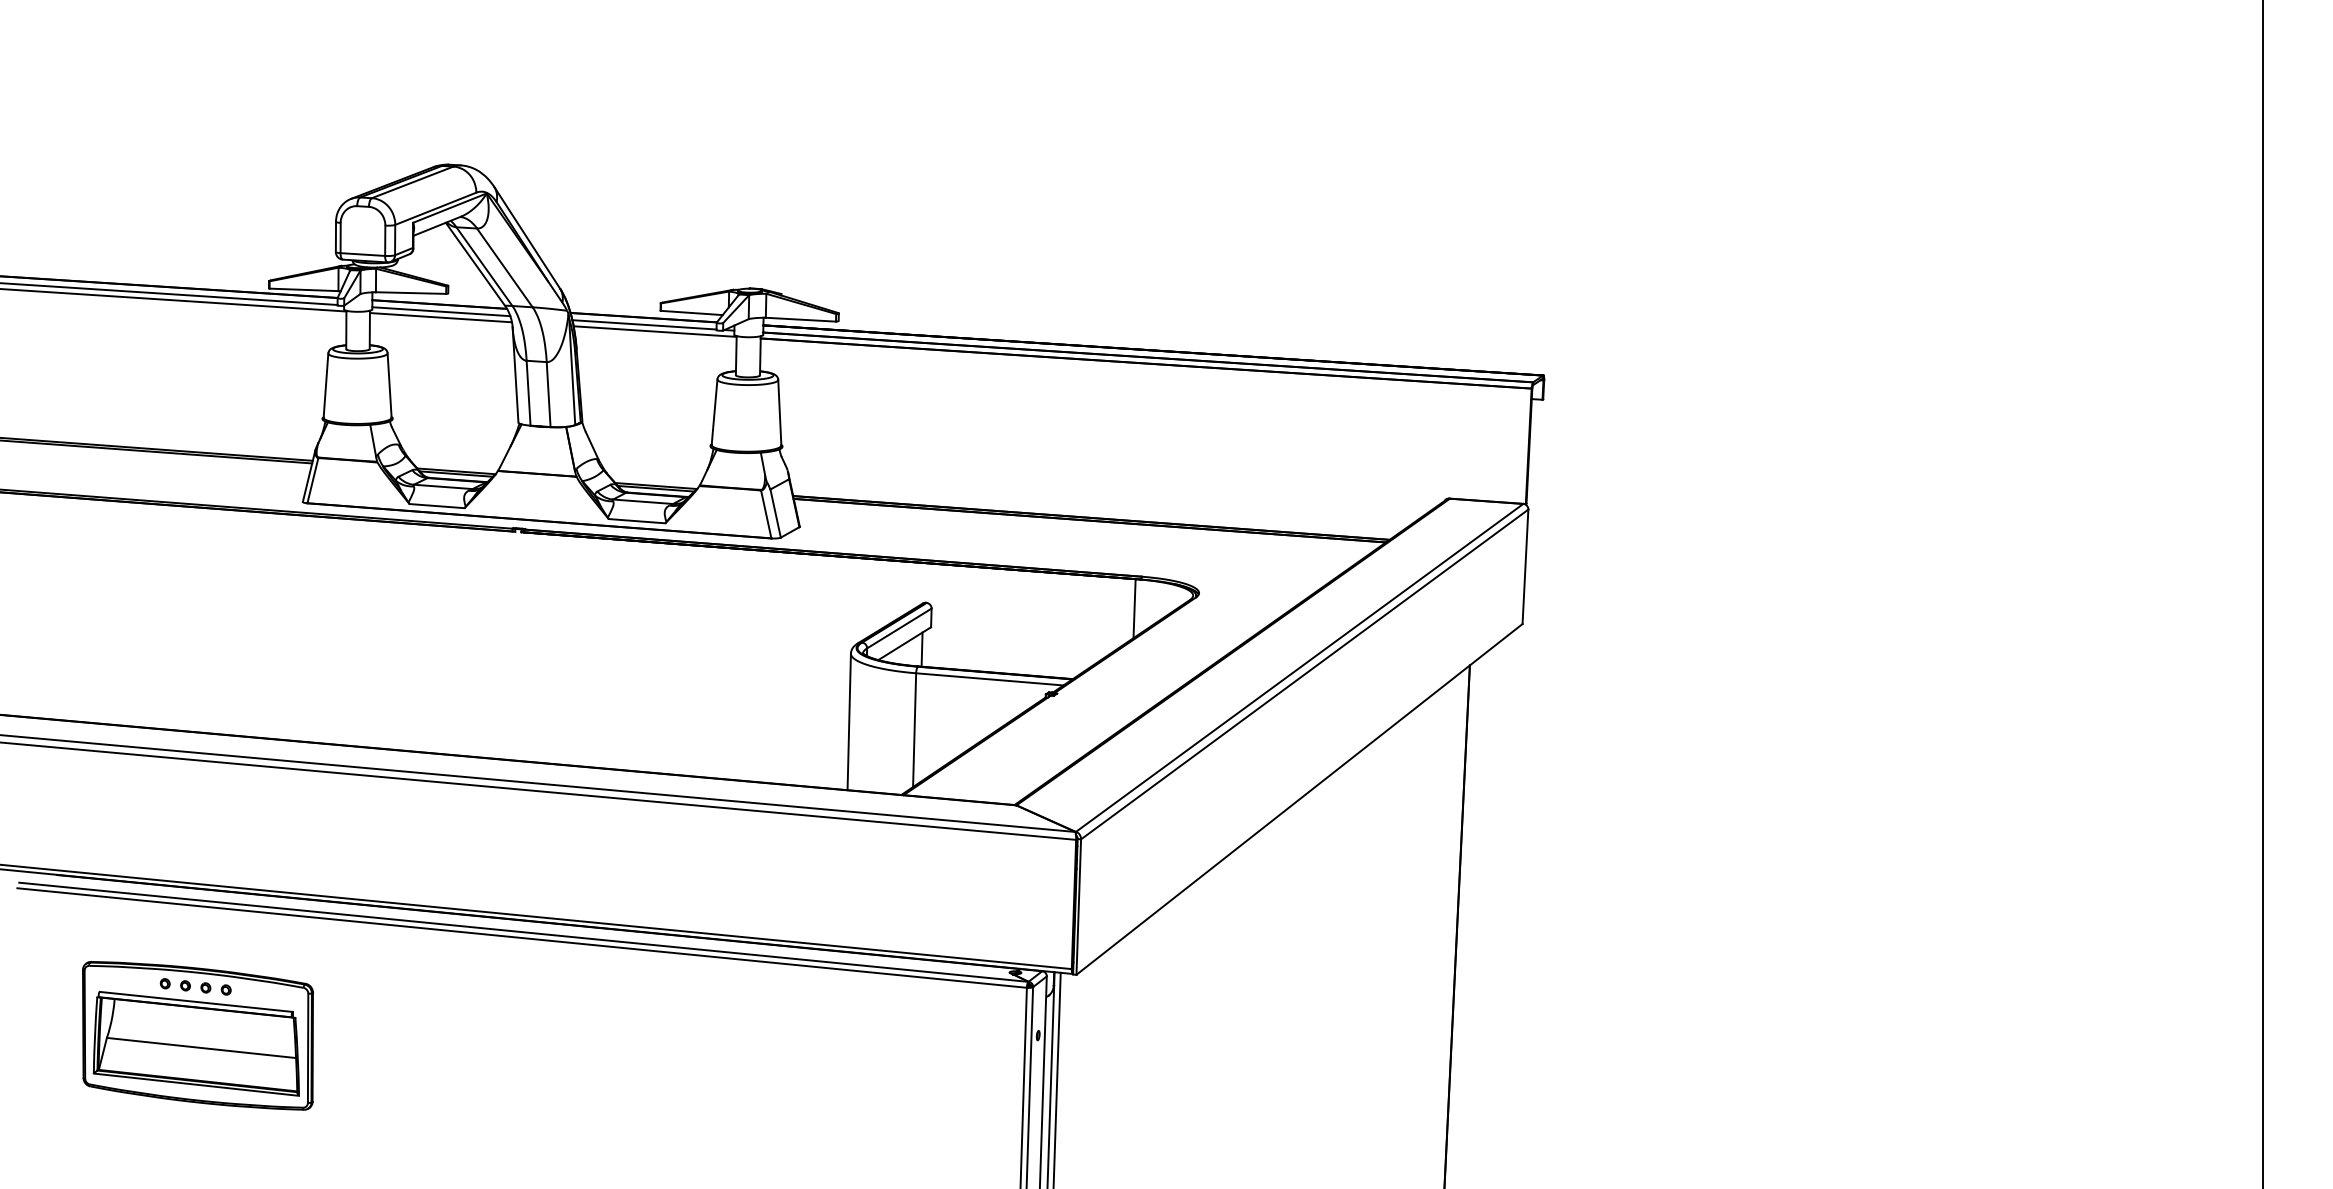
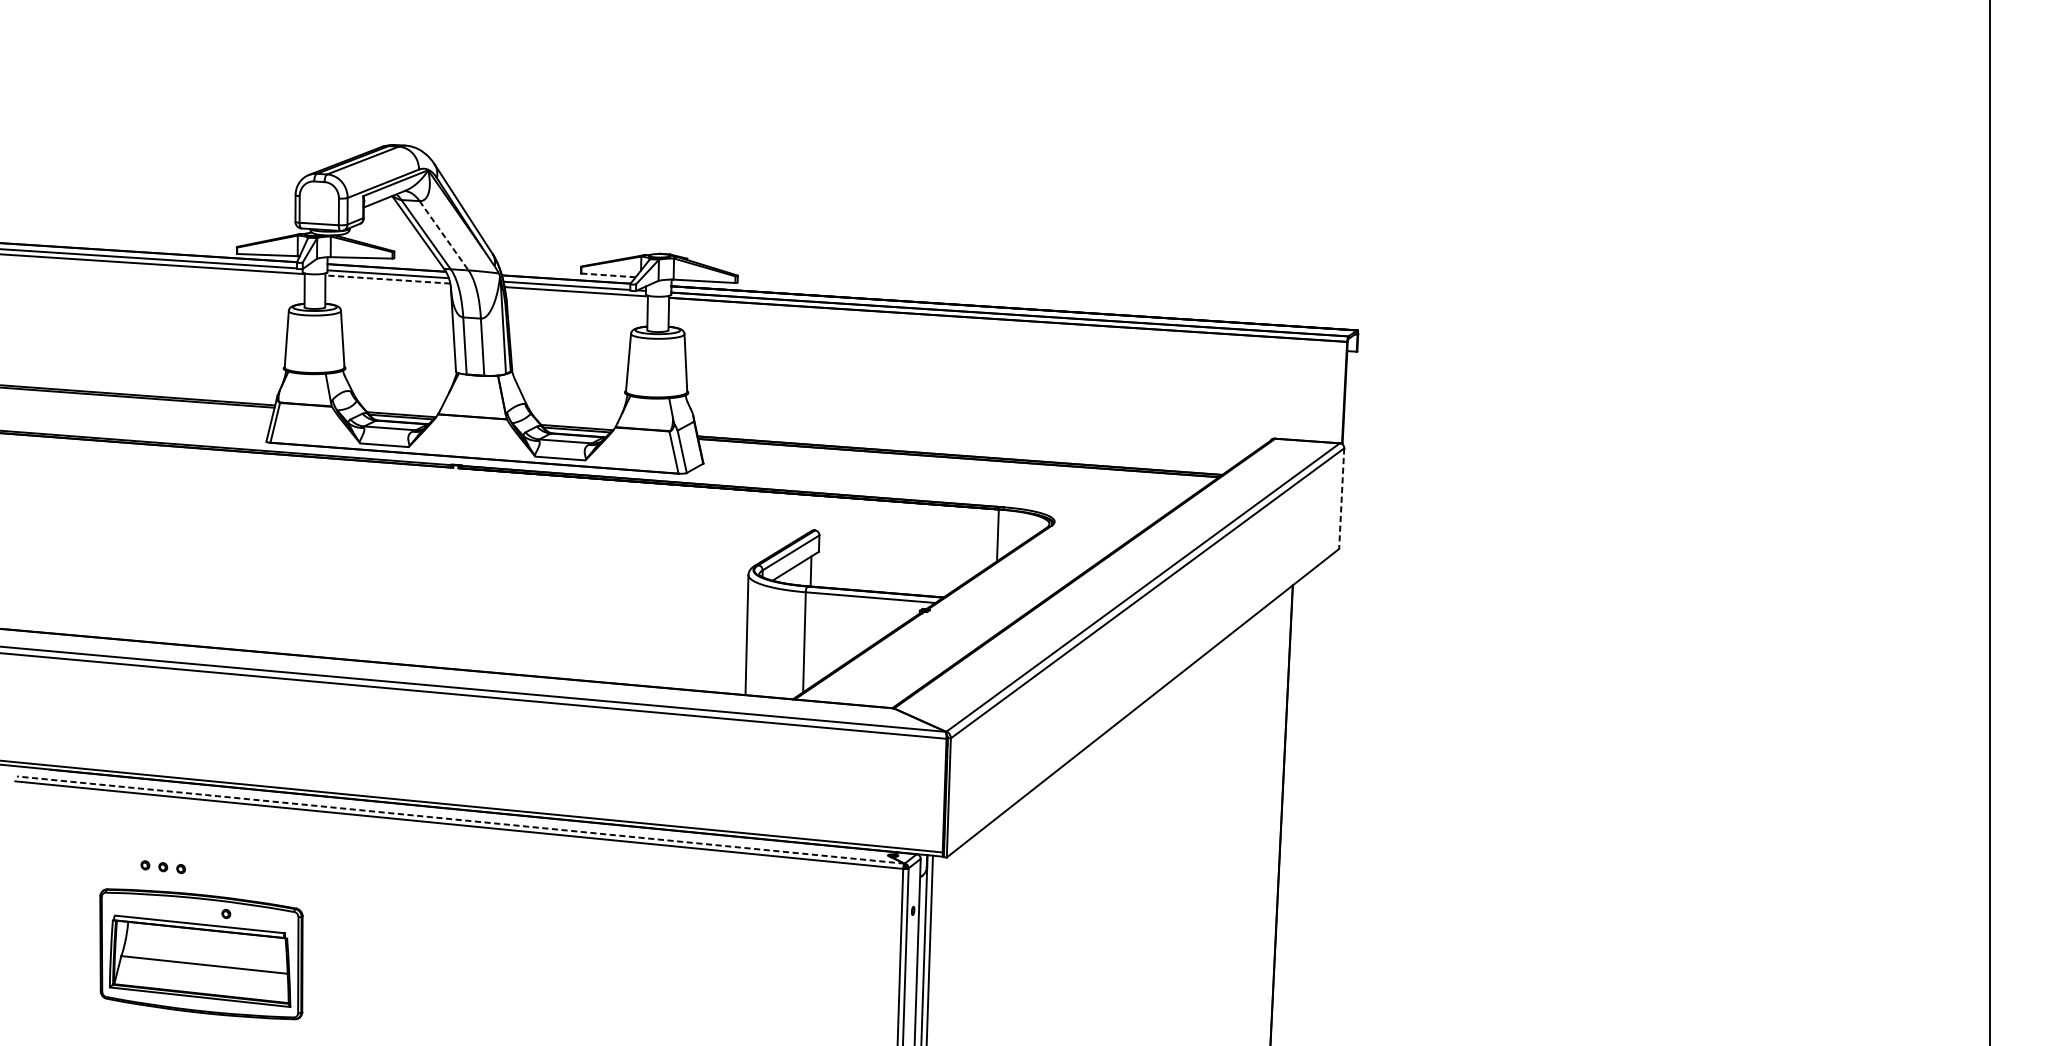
line: (505, 268) -> (444, 236), solid -> dashed
line: (691, 312) -> (608, 274), solid -> dashed
line: (440, 317) -> (387, 279), solid -> dashed
line: (1525, 567) -> (1341, 499), solid -> dashed
line: (523, 932) -> (460, 820), solid -> dashed
part: (197, 1035) -> (201, 953), moved

